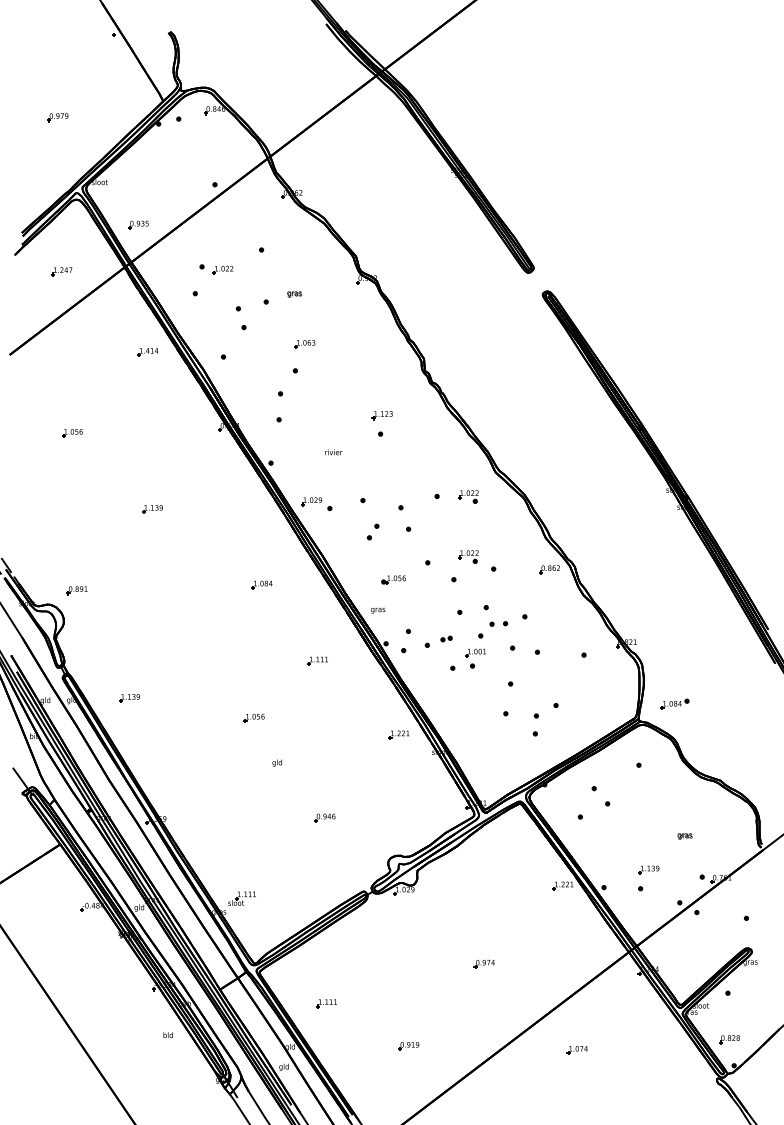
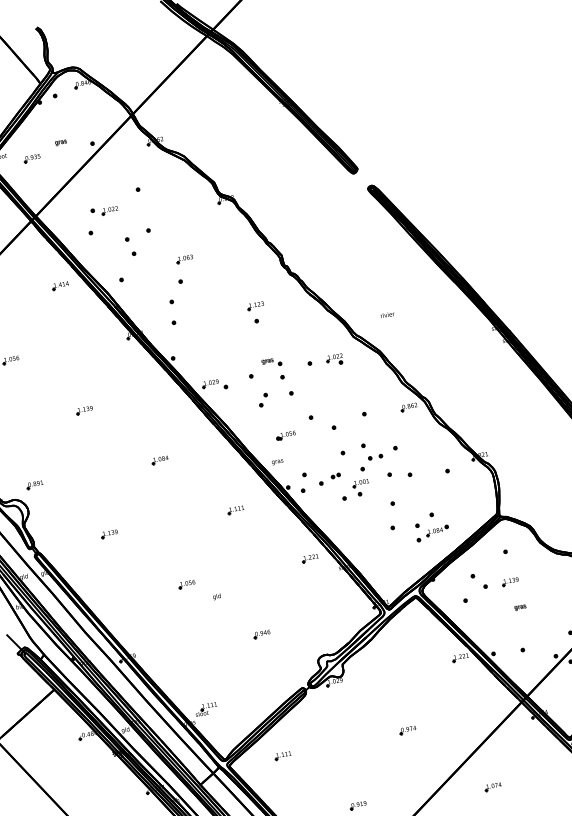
part: (138, 224) -> (32, 158), moved
text: (294, 294) -> (60, 142), moved
text: (333, 452) -> (387, 314), moved
part: (390, 487) -> (271, 362), added
part: (468, 556) -> (342, 407), removed
part: (261, 584) -> (159, 459), moved
part: (129, 698) -> (109, 534), moved
part: (674, 703) -> (437, 530), moved
part: (253, 717) -> (186, 584), moved
text: (684, 836) -> (519, 607), moved
part: (648, 869) -> (510, 581), moved
part: (326, 1003) -> (282, 755), moved

